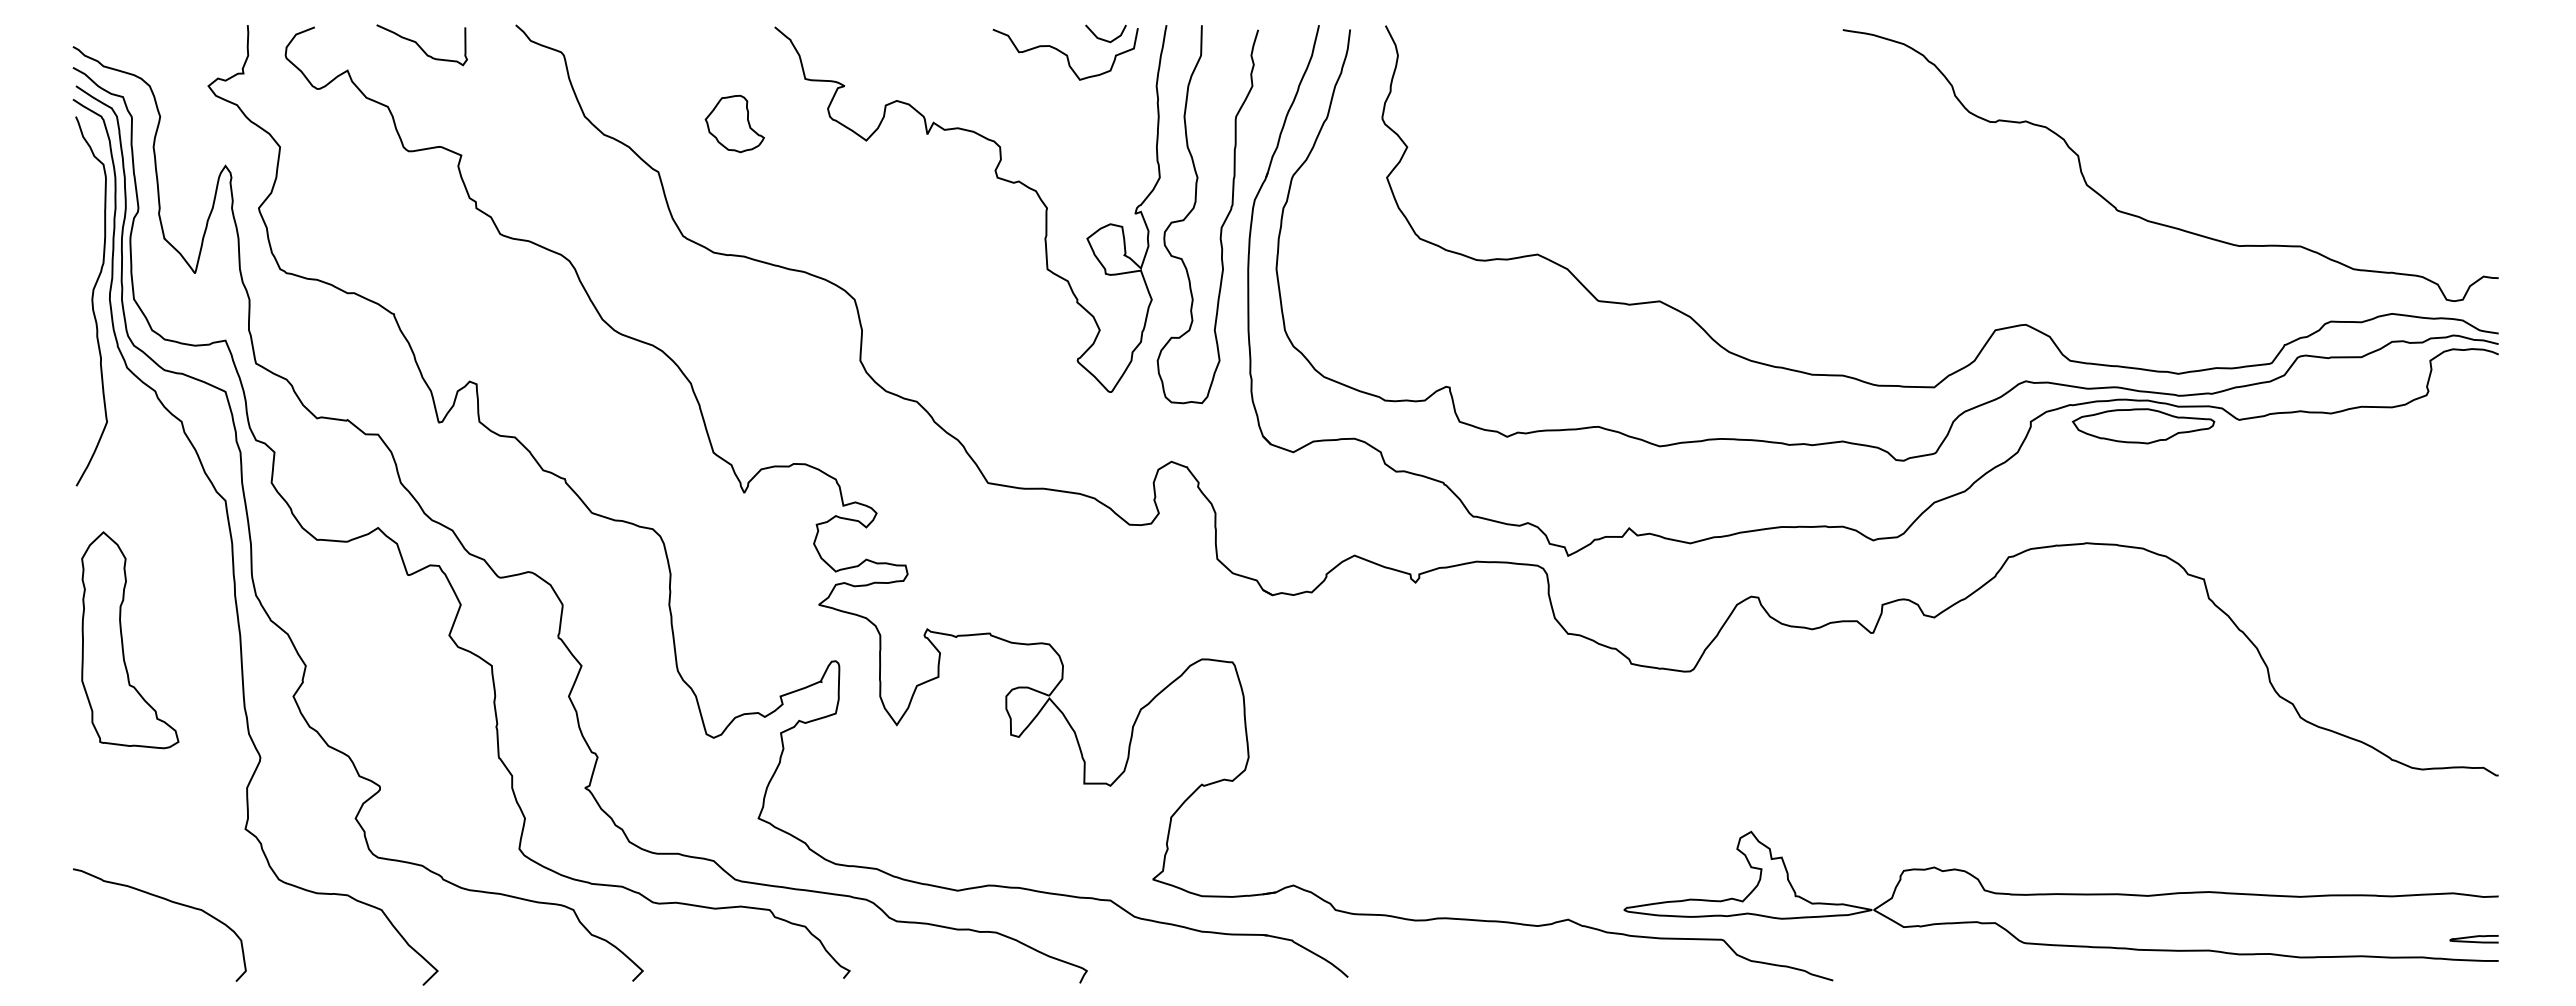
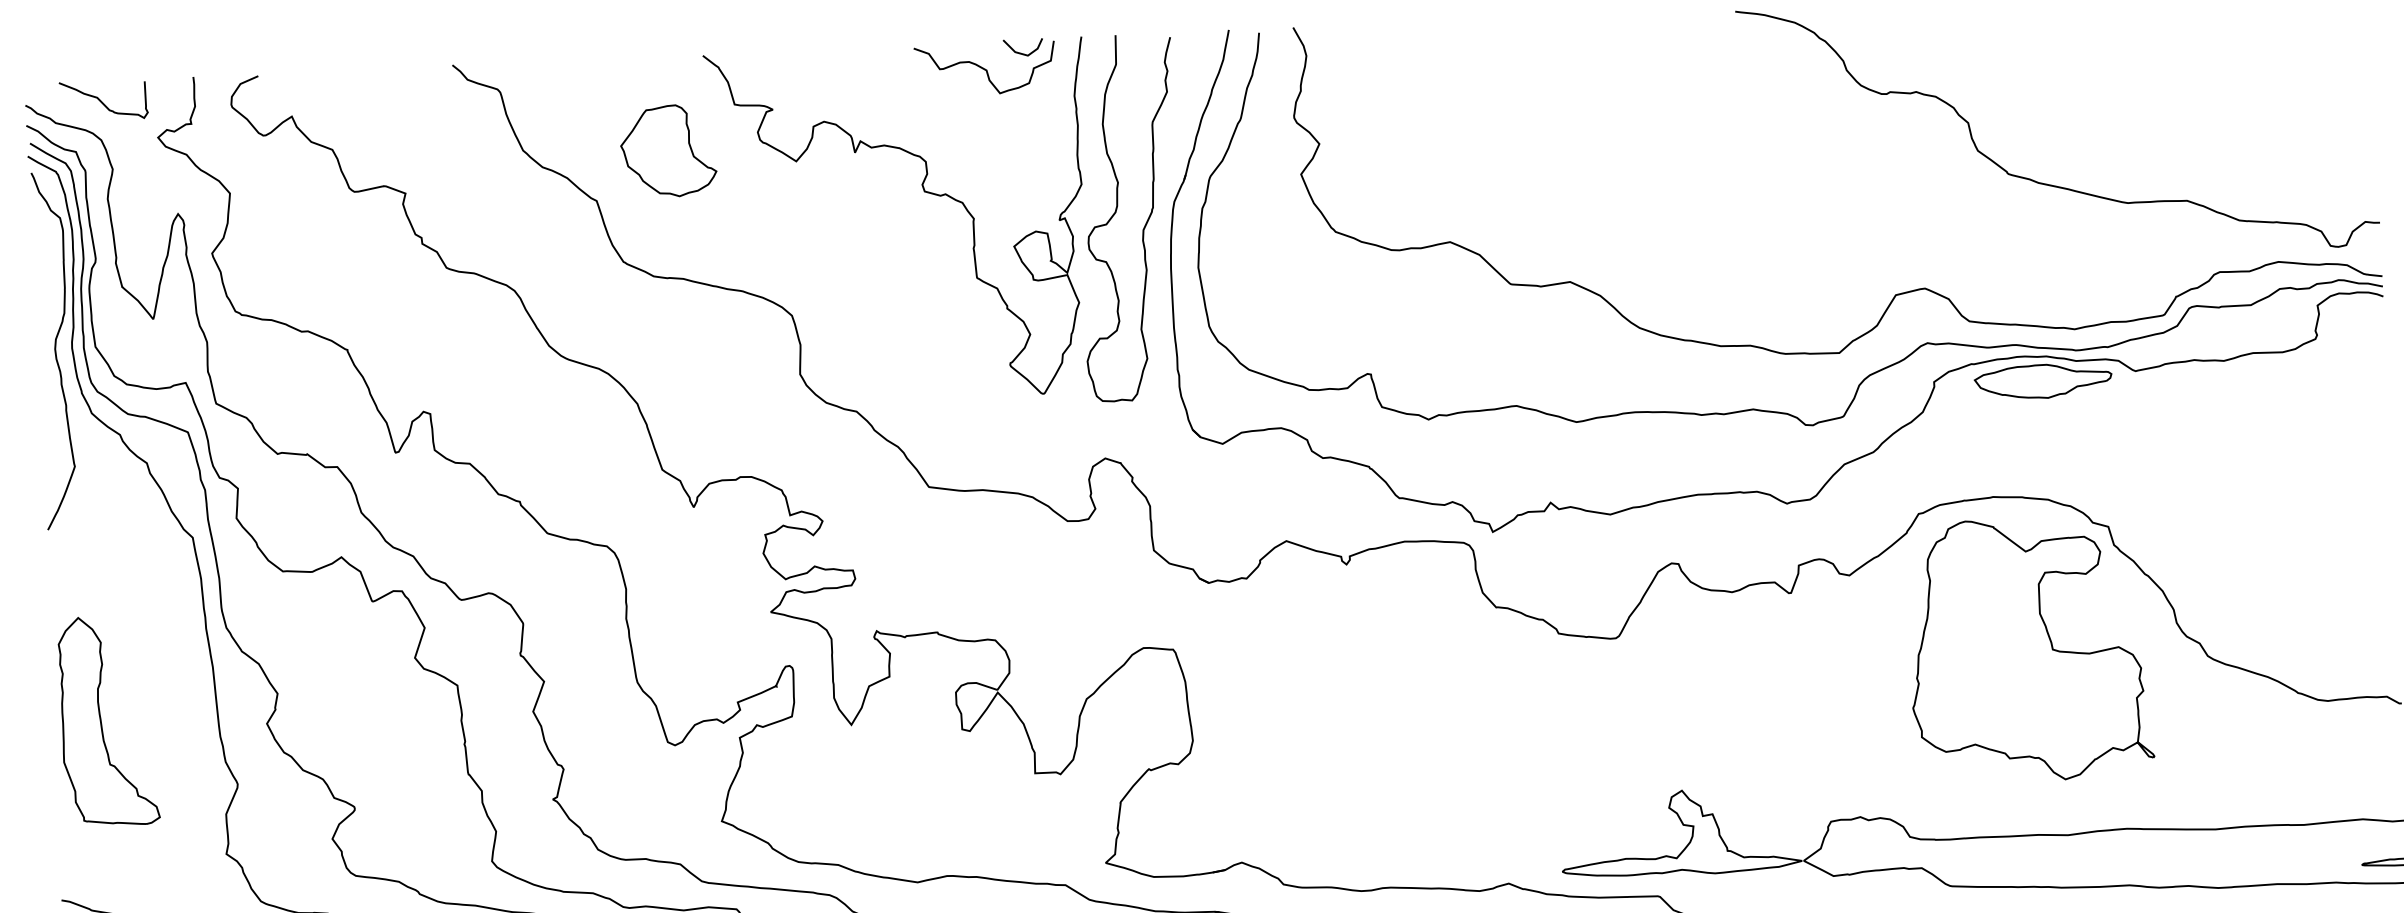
curve: (420, 46) -> (102, 101), moved
part: (734, 123) -> (668, 150), size x1.67
part: (123, 642) -> (102, 723), moved
part: (2117, 702) -> (2030, 649), added

